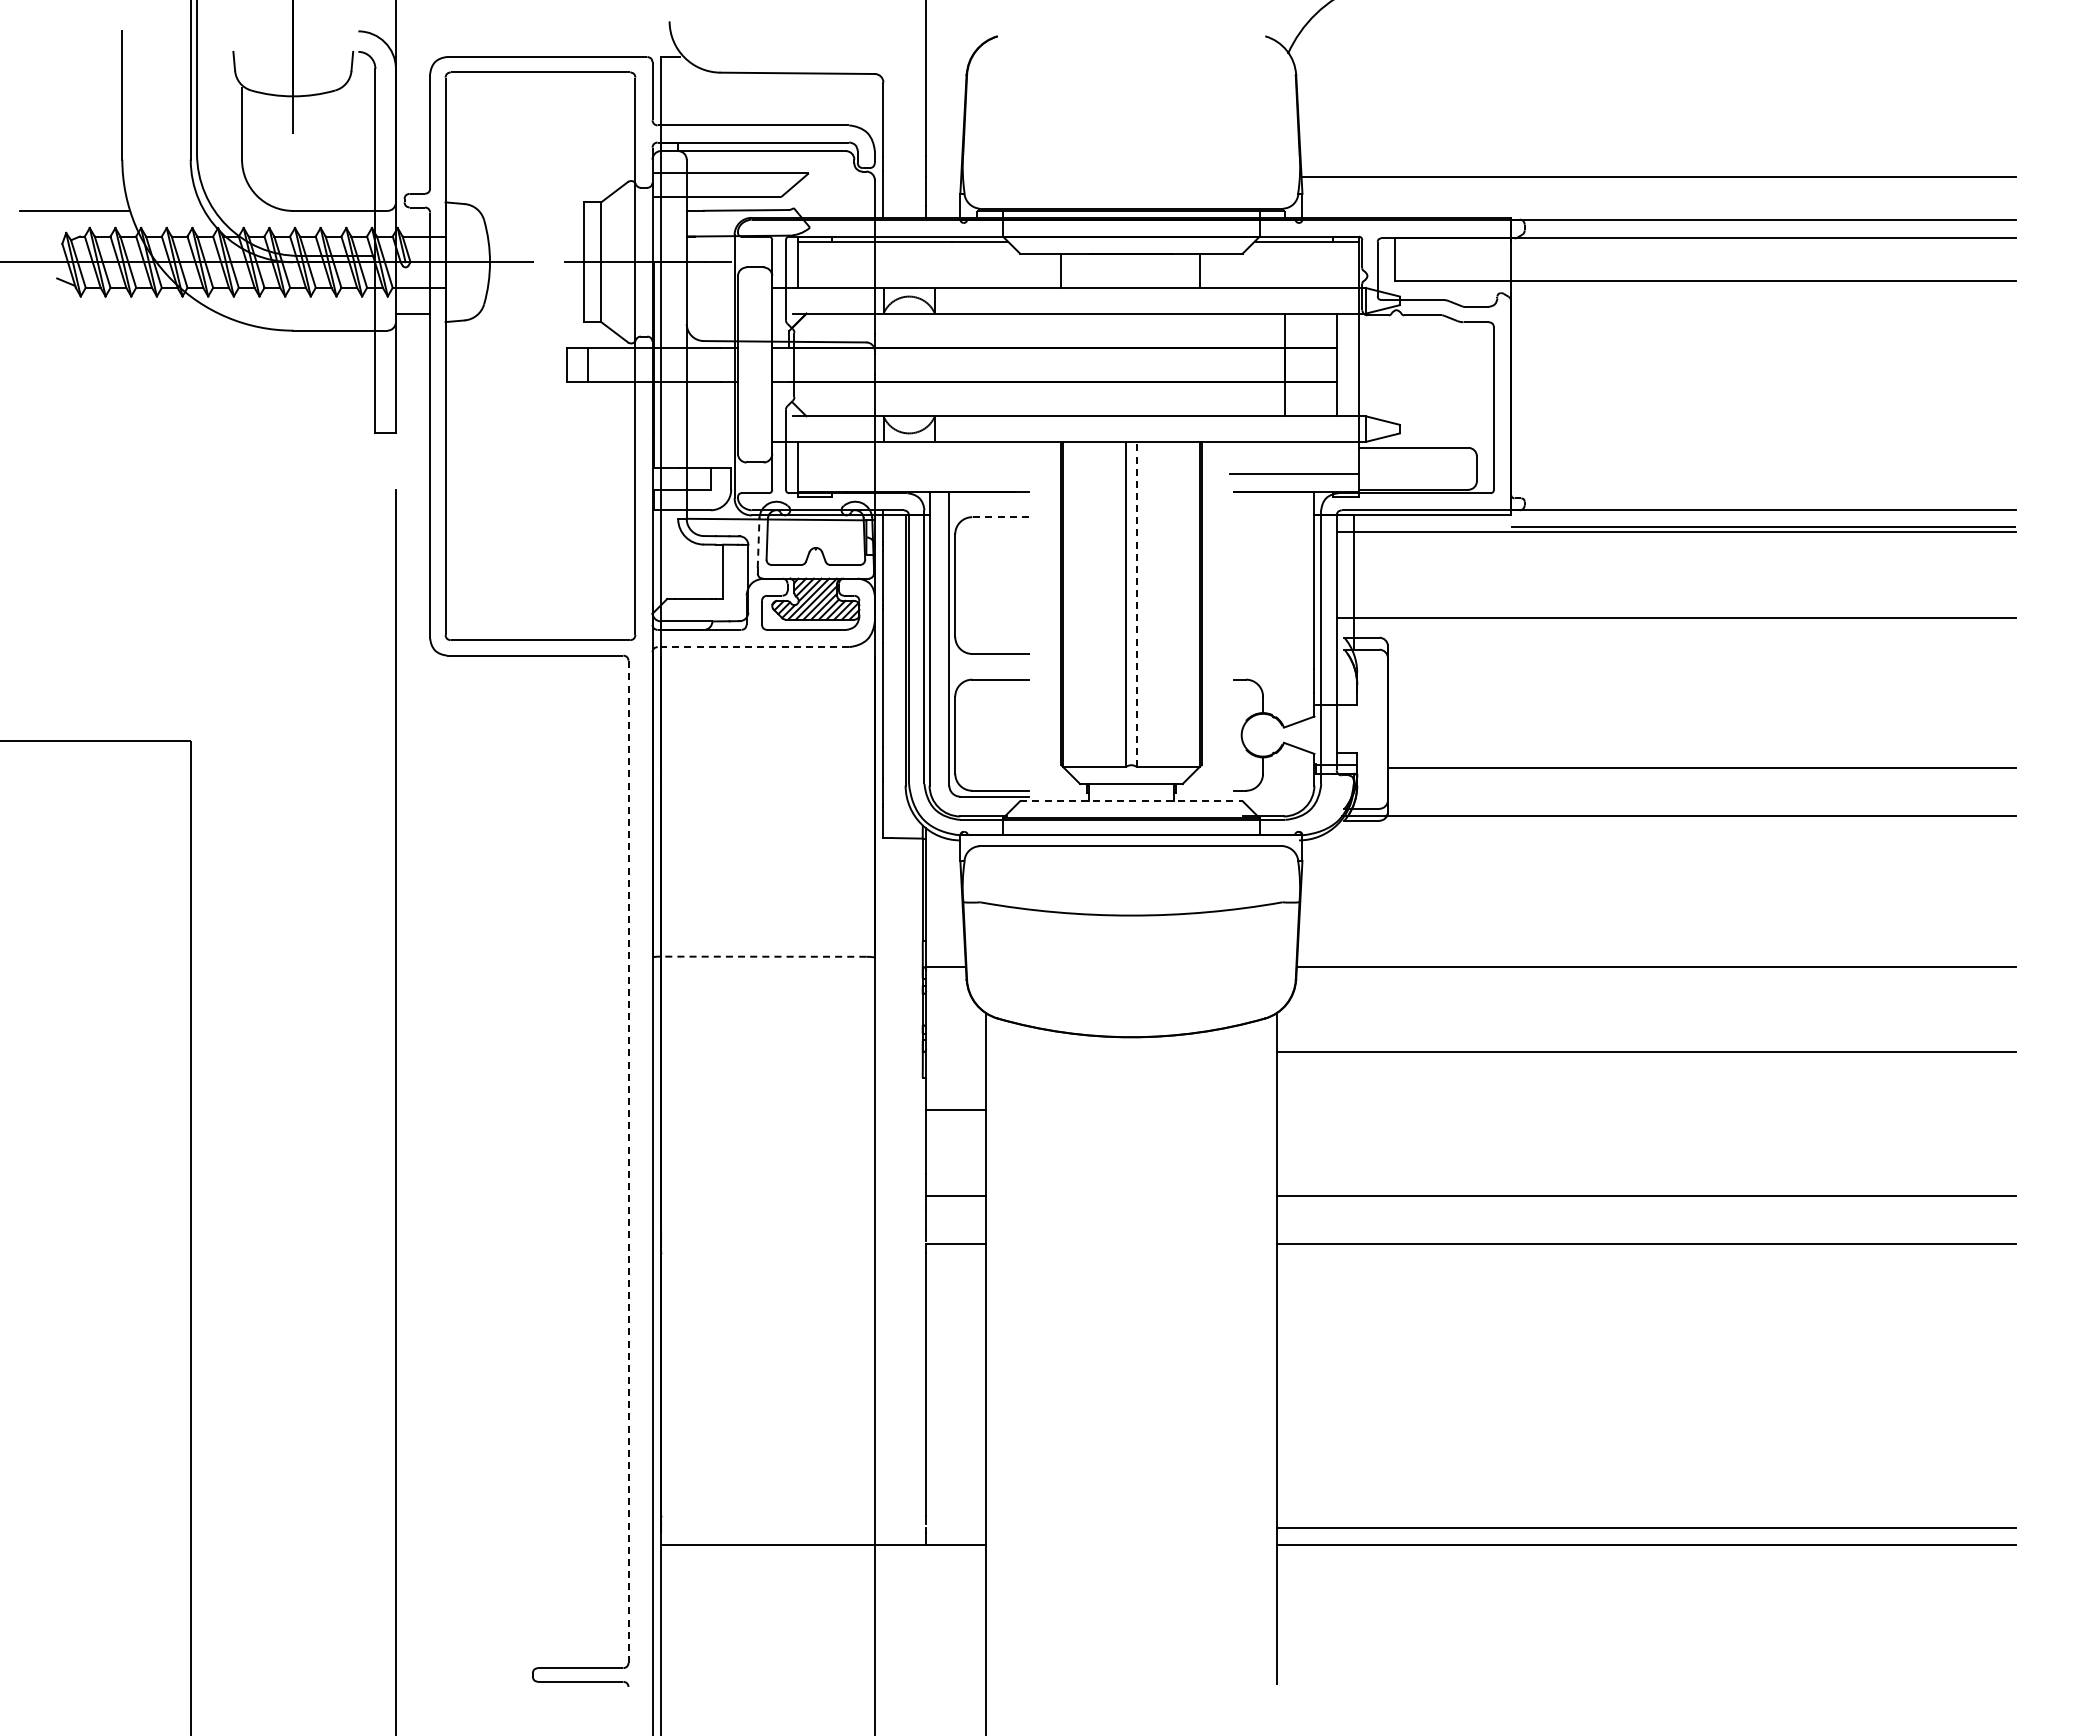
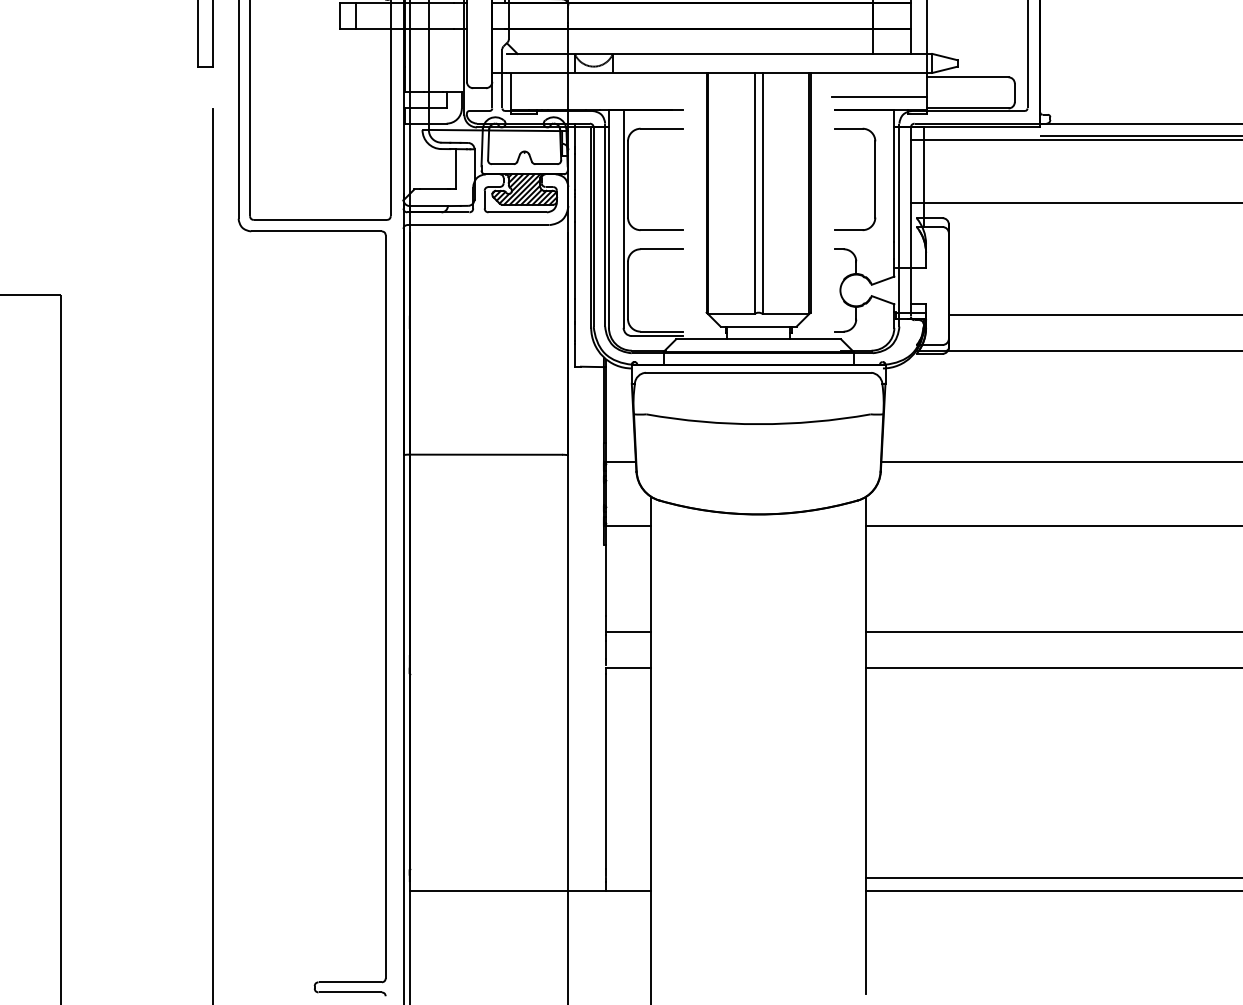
line: (1000, 517) -> (661, 128), dashed -> solid
line: (758, 542) -> (482, 147), dashed -> solid
part: (1288, 585) -> (875, 179), added
line: (1136, 603) -> (762, 192), dashed -> solid
line: (753, 647) -> (478, 225), dashed -> solid
line: (1131, 801) -> (758, 339), dashed -> solid
line: (763, 956) -> (485, 454), dashed -> solid
line: (956, 1110) -> (628, 525), moved
line: (628, 1161) -> (385, 606), dashed -> solid

